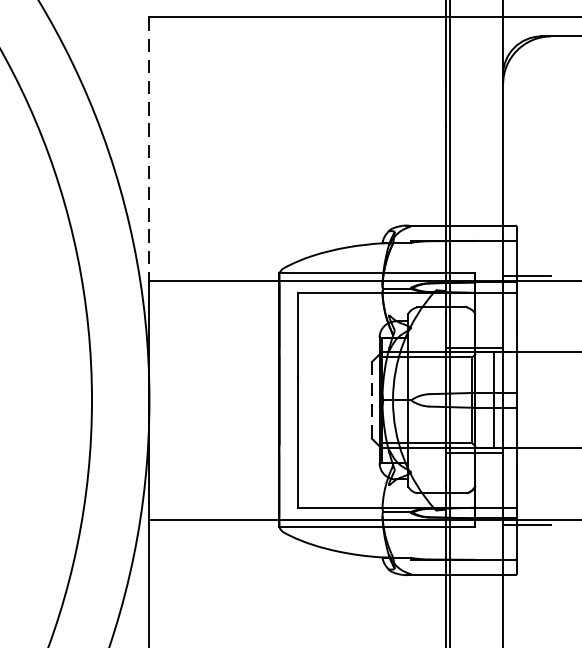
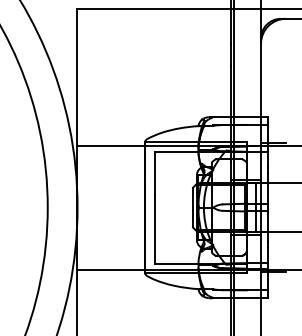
line: (149, 149) -> (77, 77), dashed -> solid
line: (370, 400) -> (192, 207), dashed -> solid

